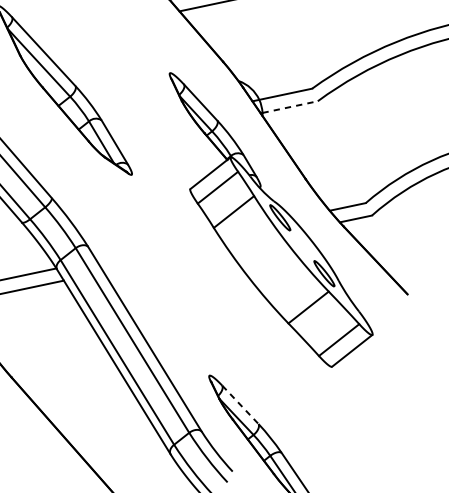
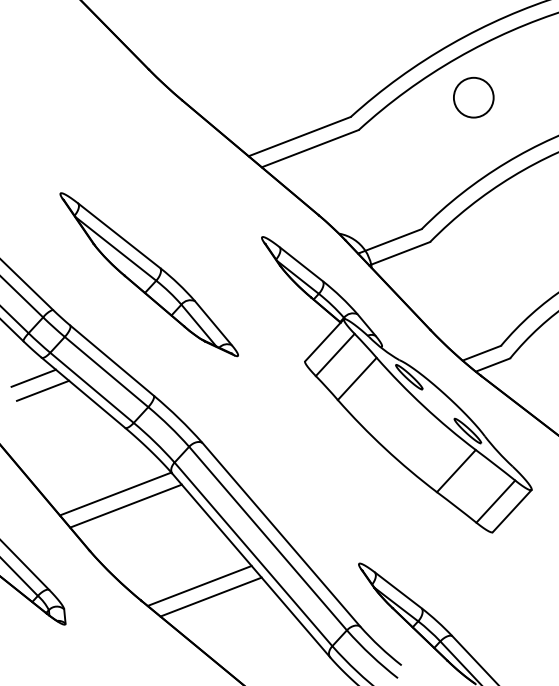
line: (289, 107) -> (400, 253), dashed -> solid
line: (65, 372) -> (199, 585), added
line: (73, 383) -> (210, 596), added
line: (240, 404) -> (398, 590), dashed -> solid

